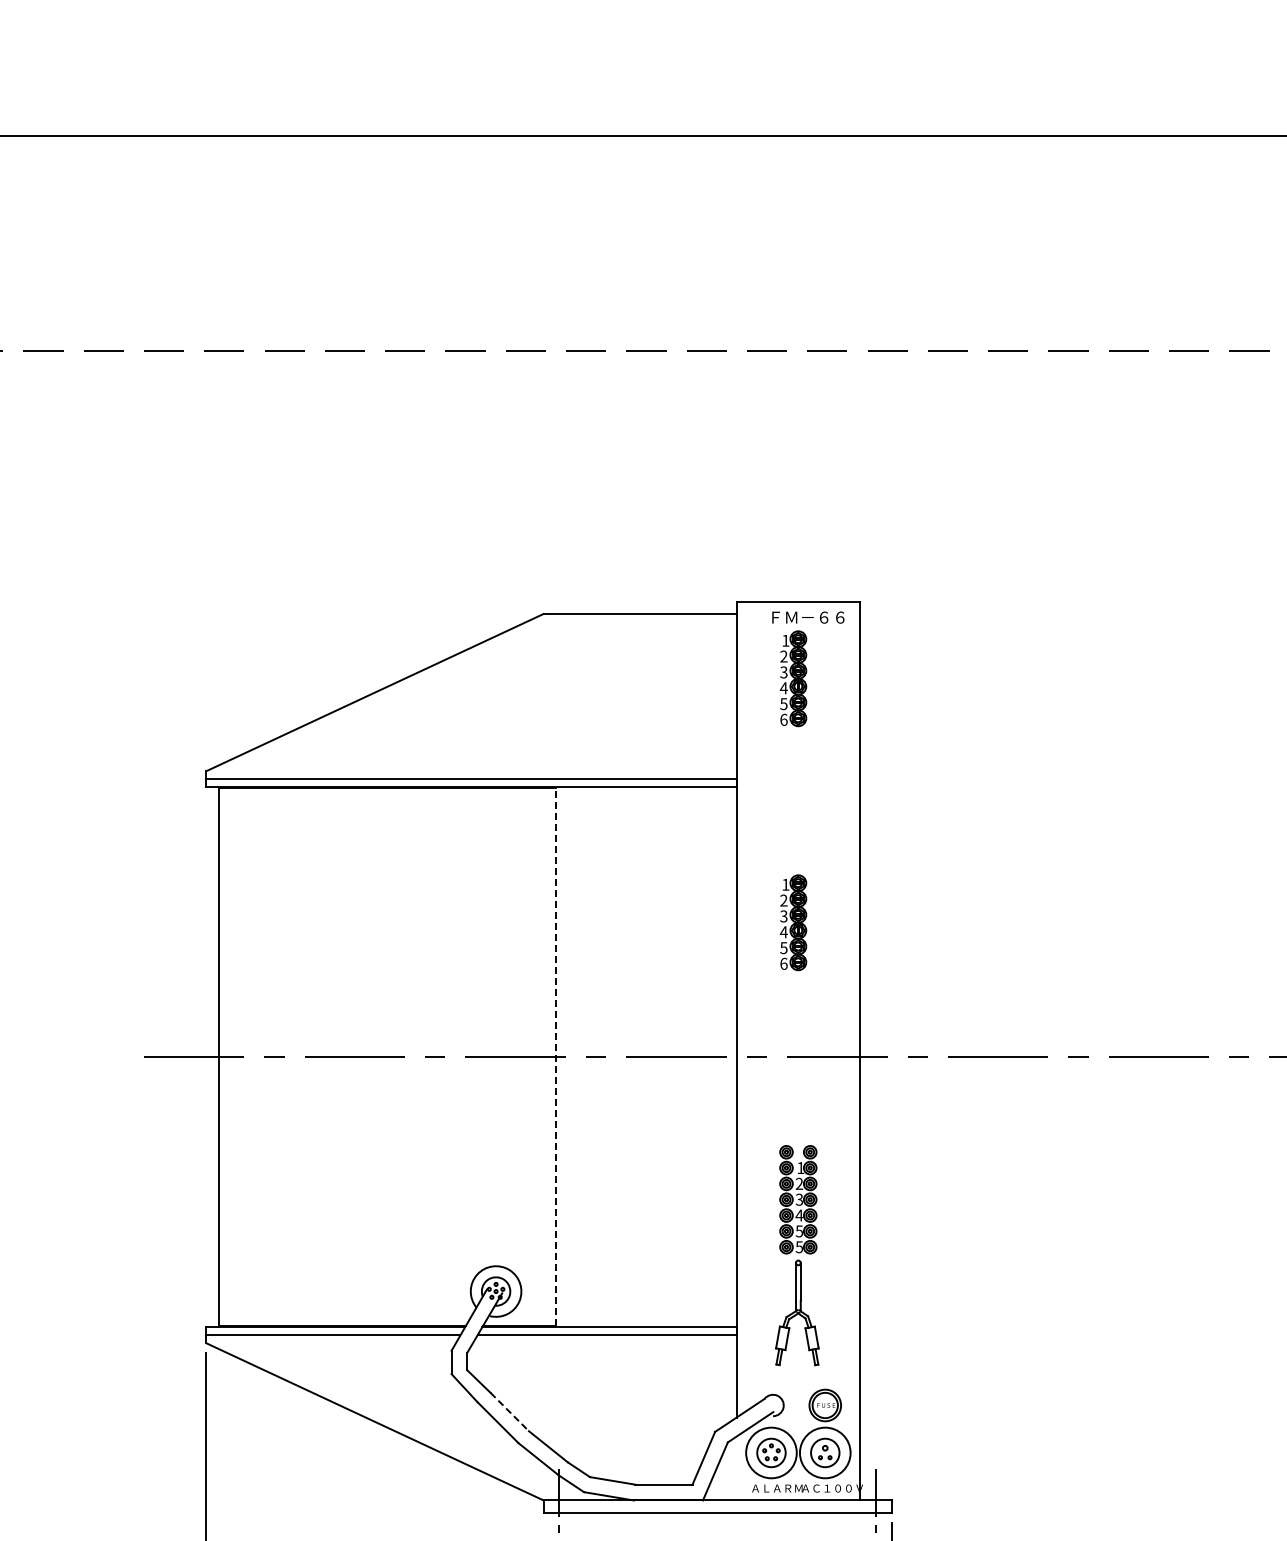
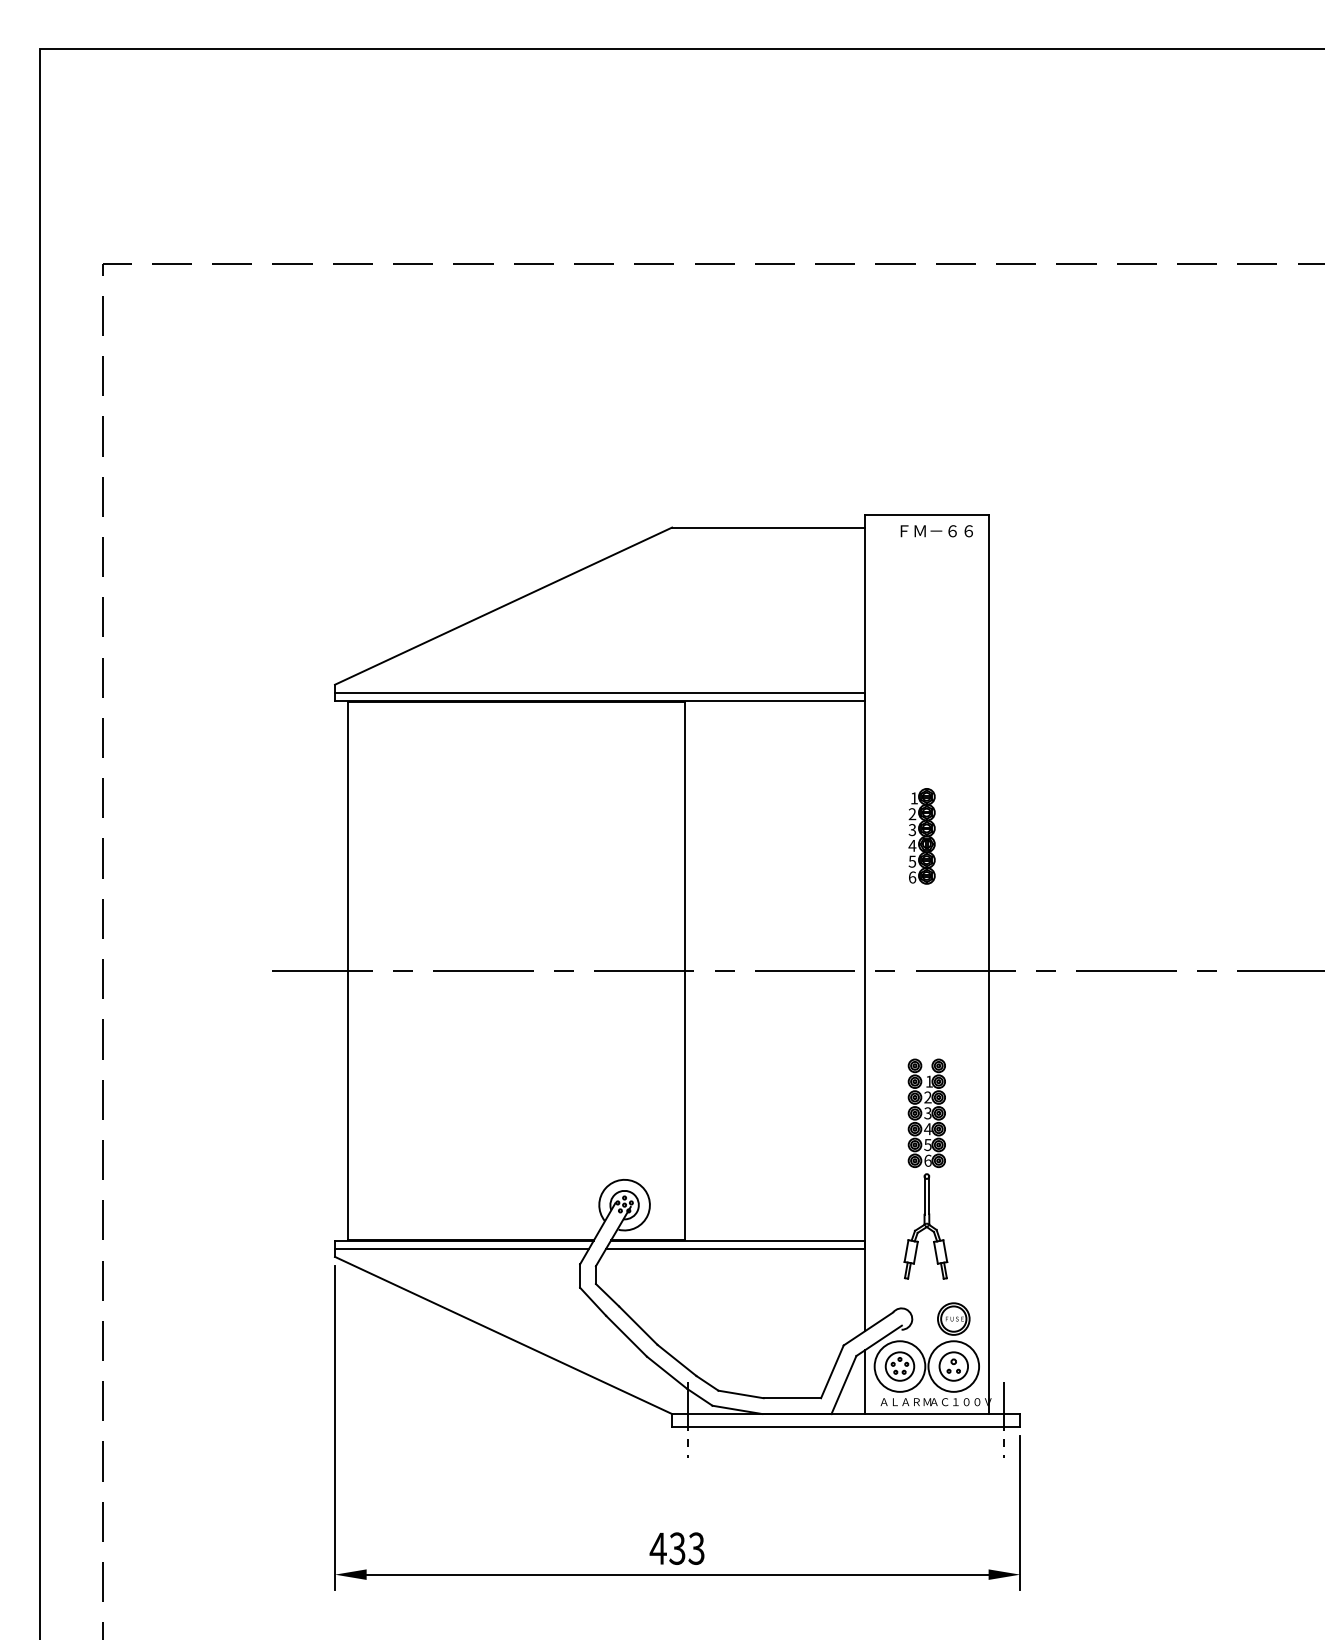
part: (792, 678) -> (921, 592), removed
line: (555, 1056) -> (684, 970), dashed -> solid
text: (798, 1246) -> (927, 1160), 5 -> 6
line: (509, 1412) -> (638, 1326), dashed -> solid
line: (736, 1468) -> (865, 1382), added

